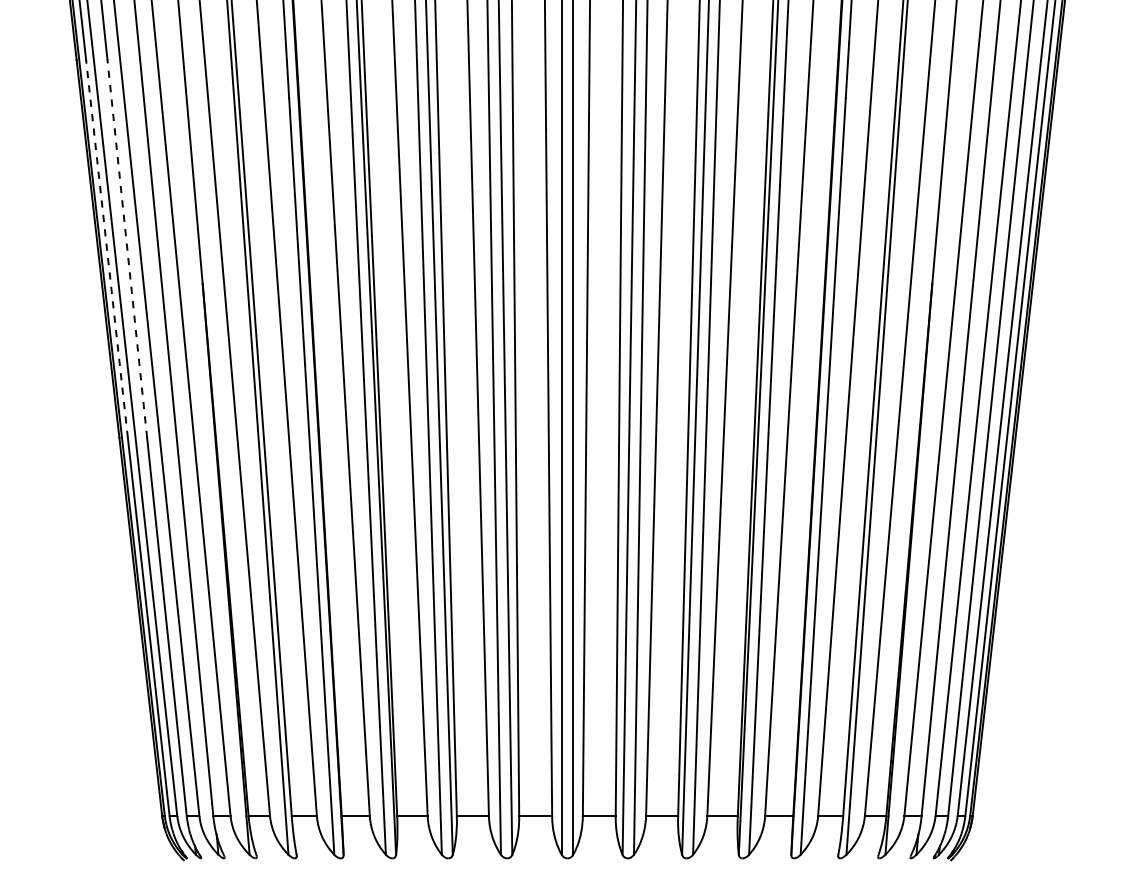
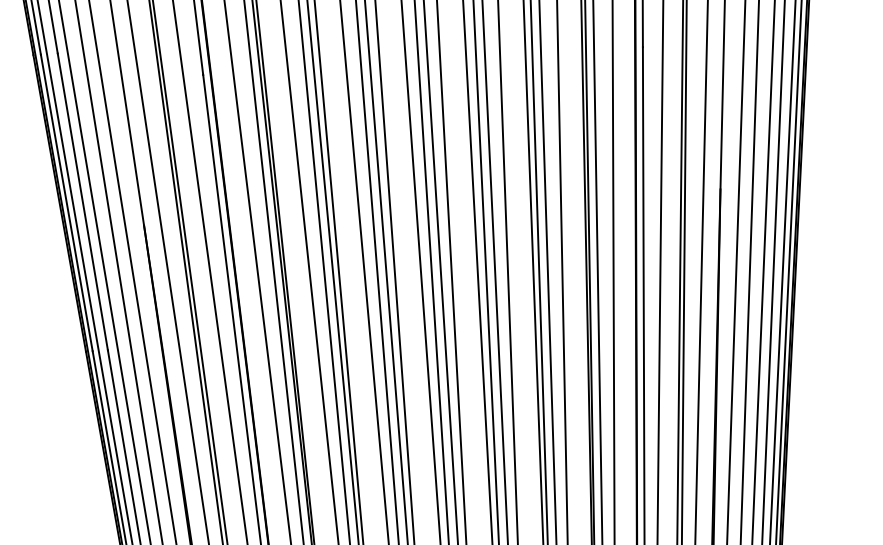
line: (106, 248) -> (66, 202), dashed -> solid
line: (127, 248) -> (82, 201), dashed -> solid

